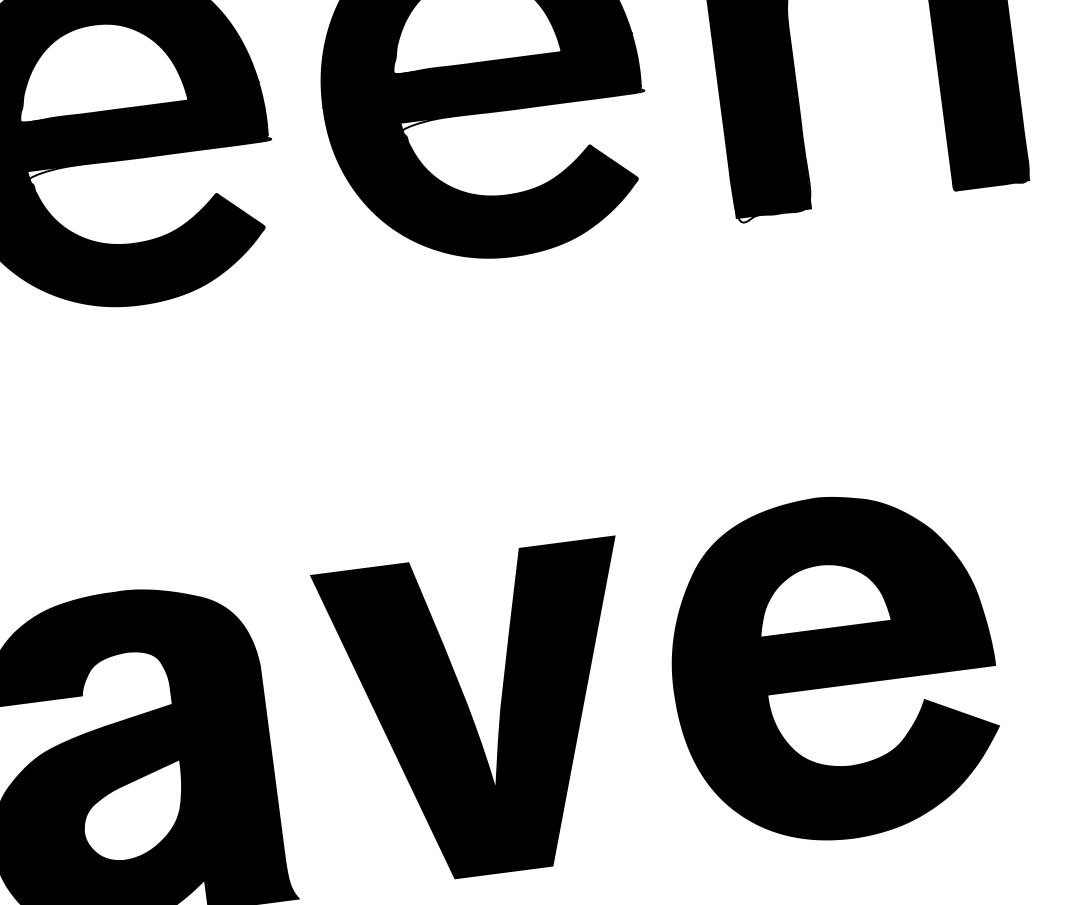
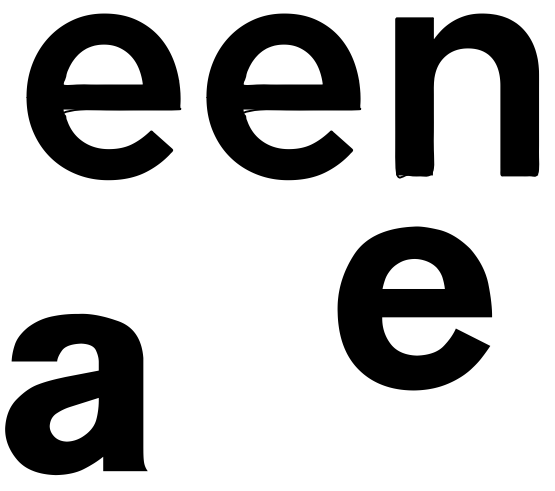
part: (832, 668) -> (414, 308), moved
fill: (482, 713) -> (245, 394), removed

